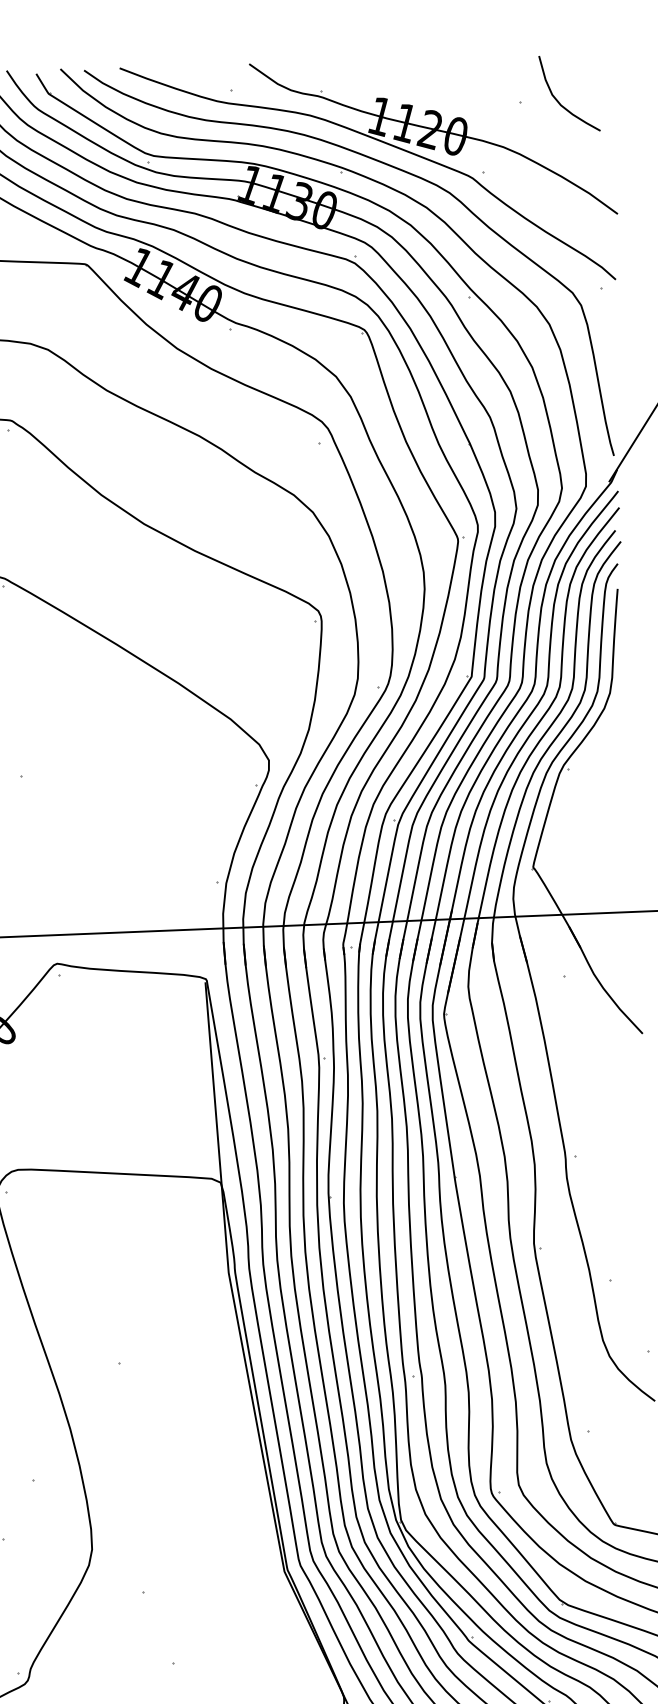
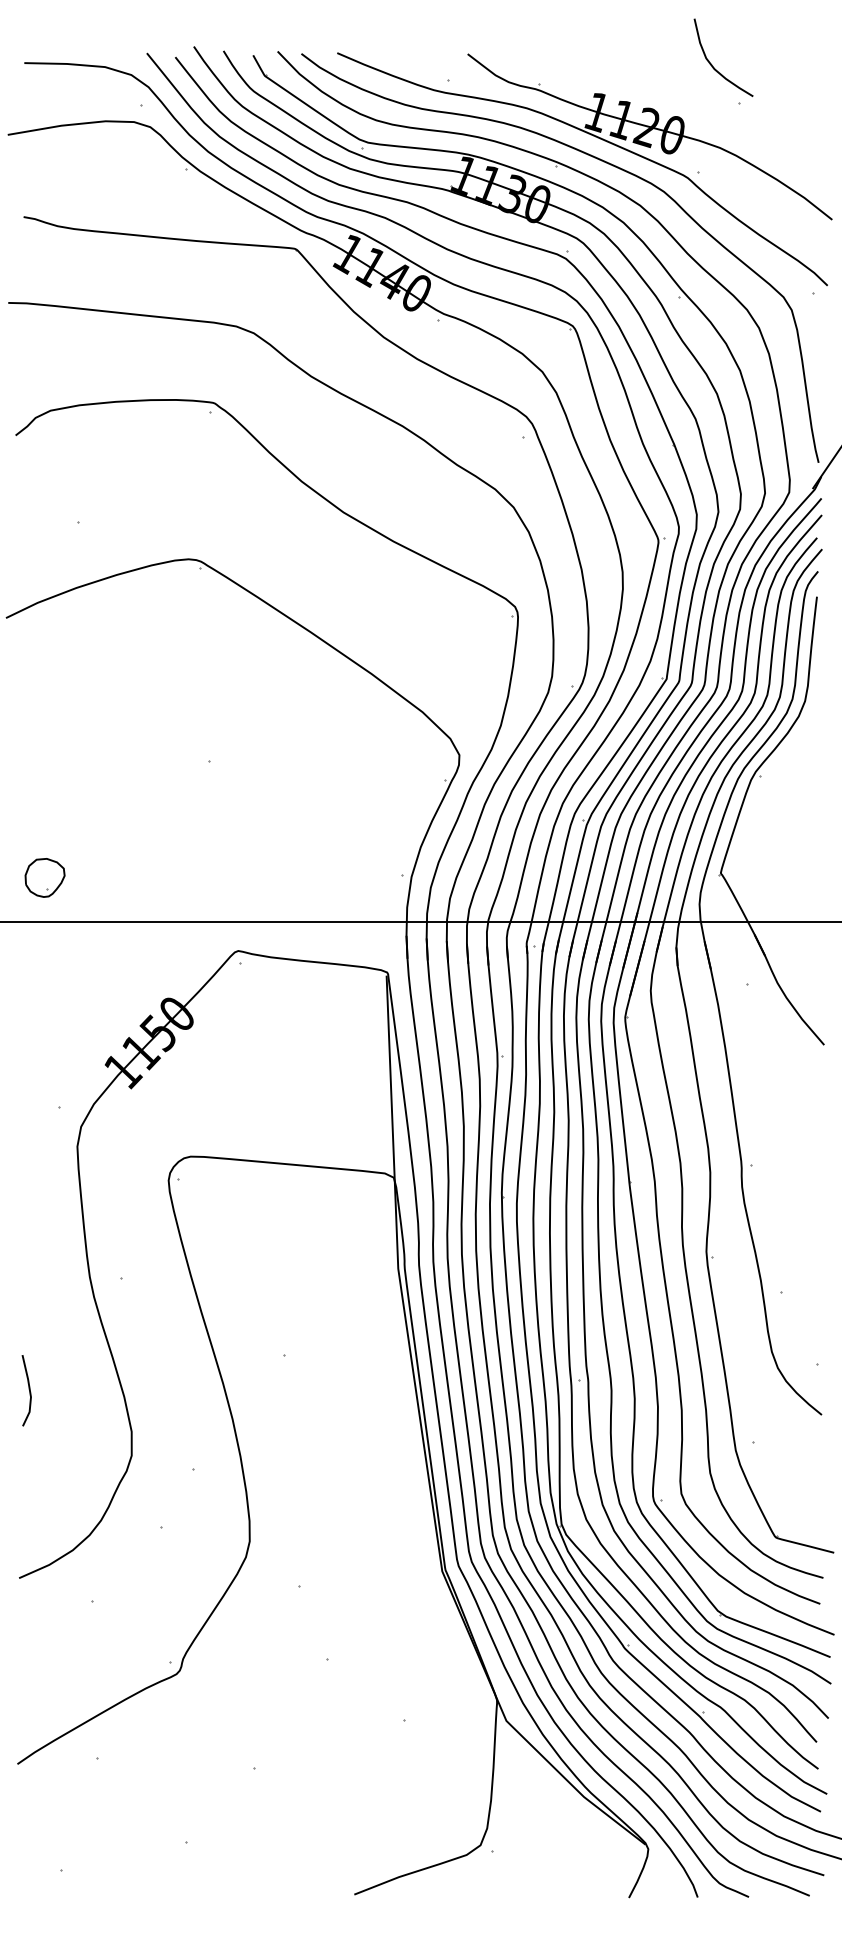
curve: (558, 100) -> (712, 64), moved

